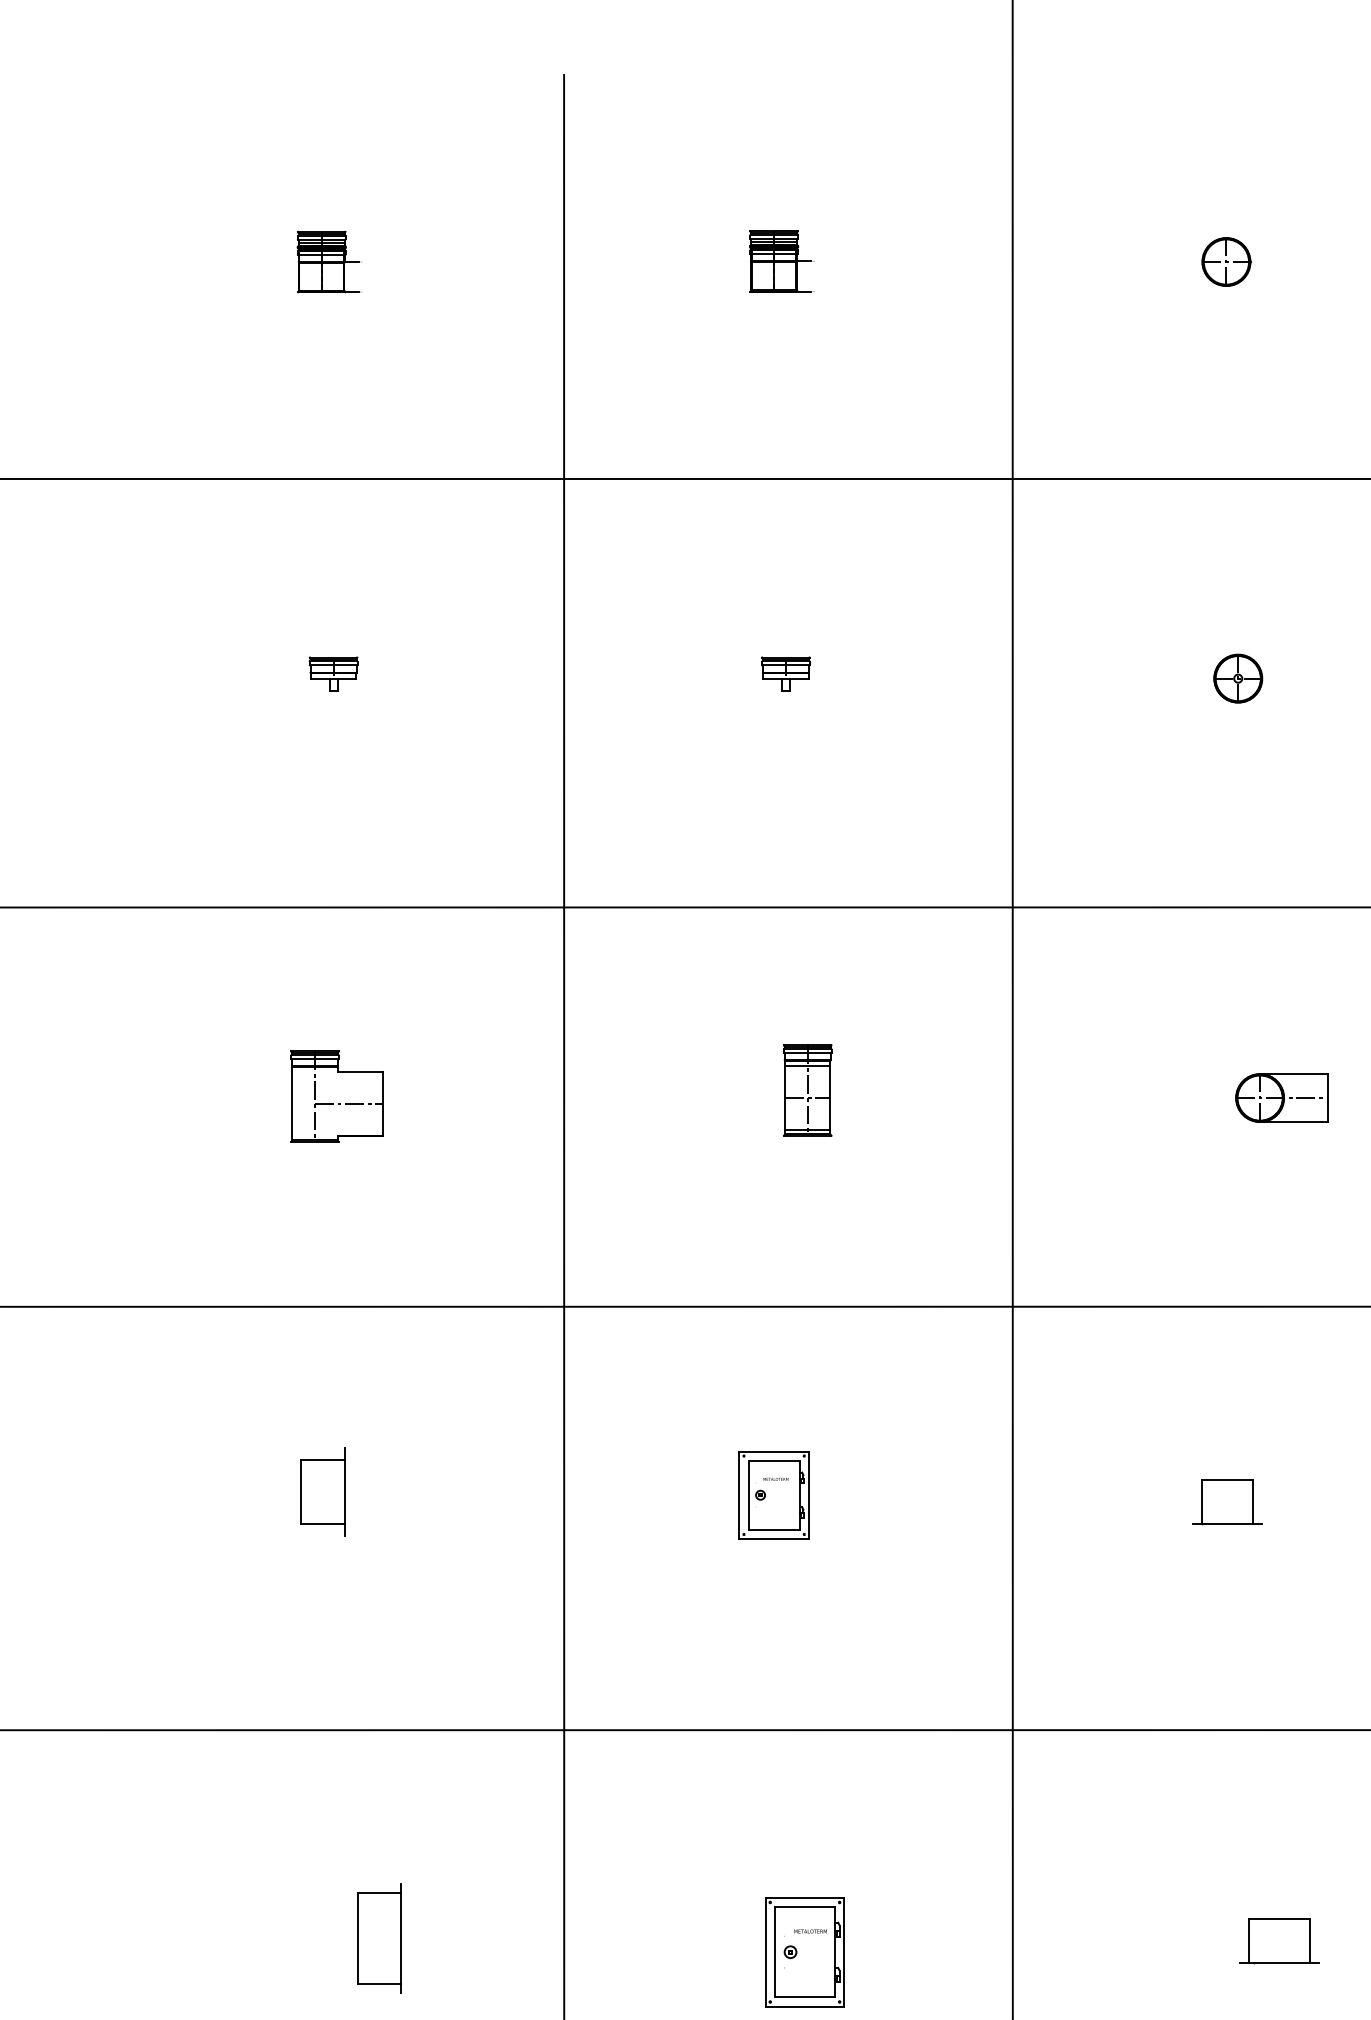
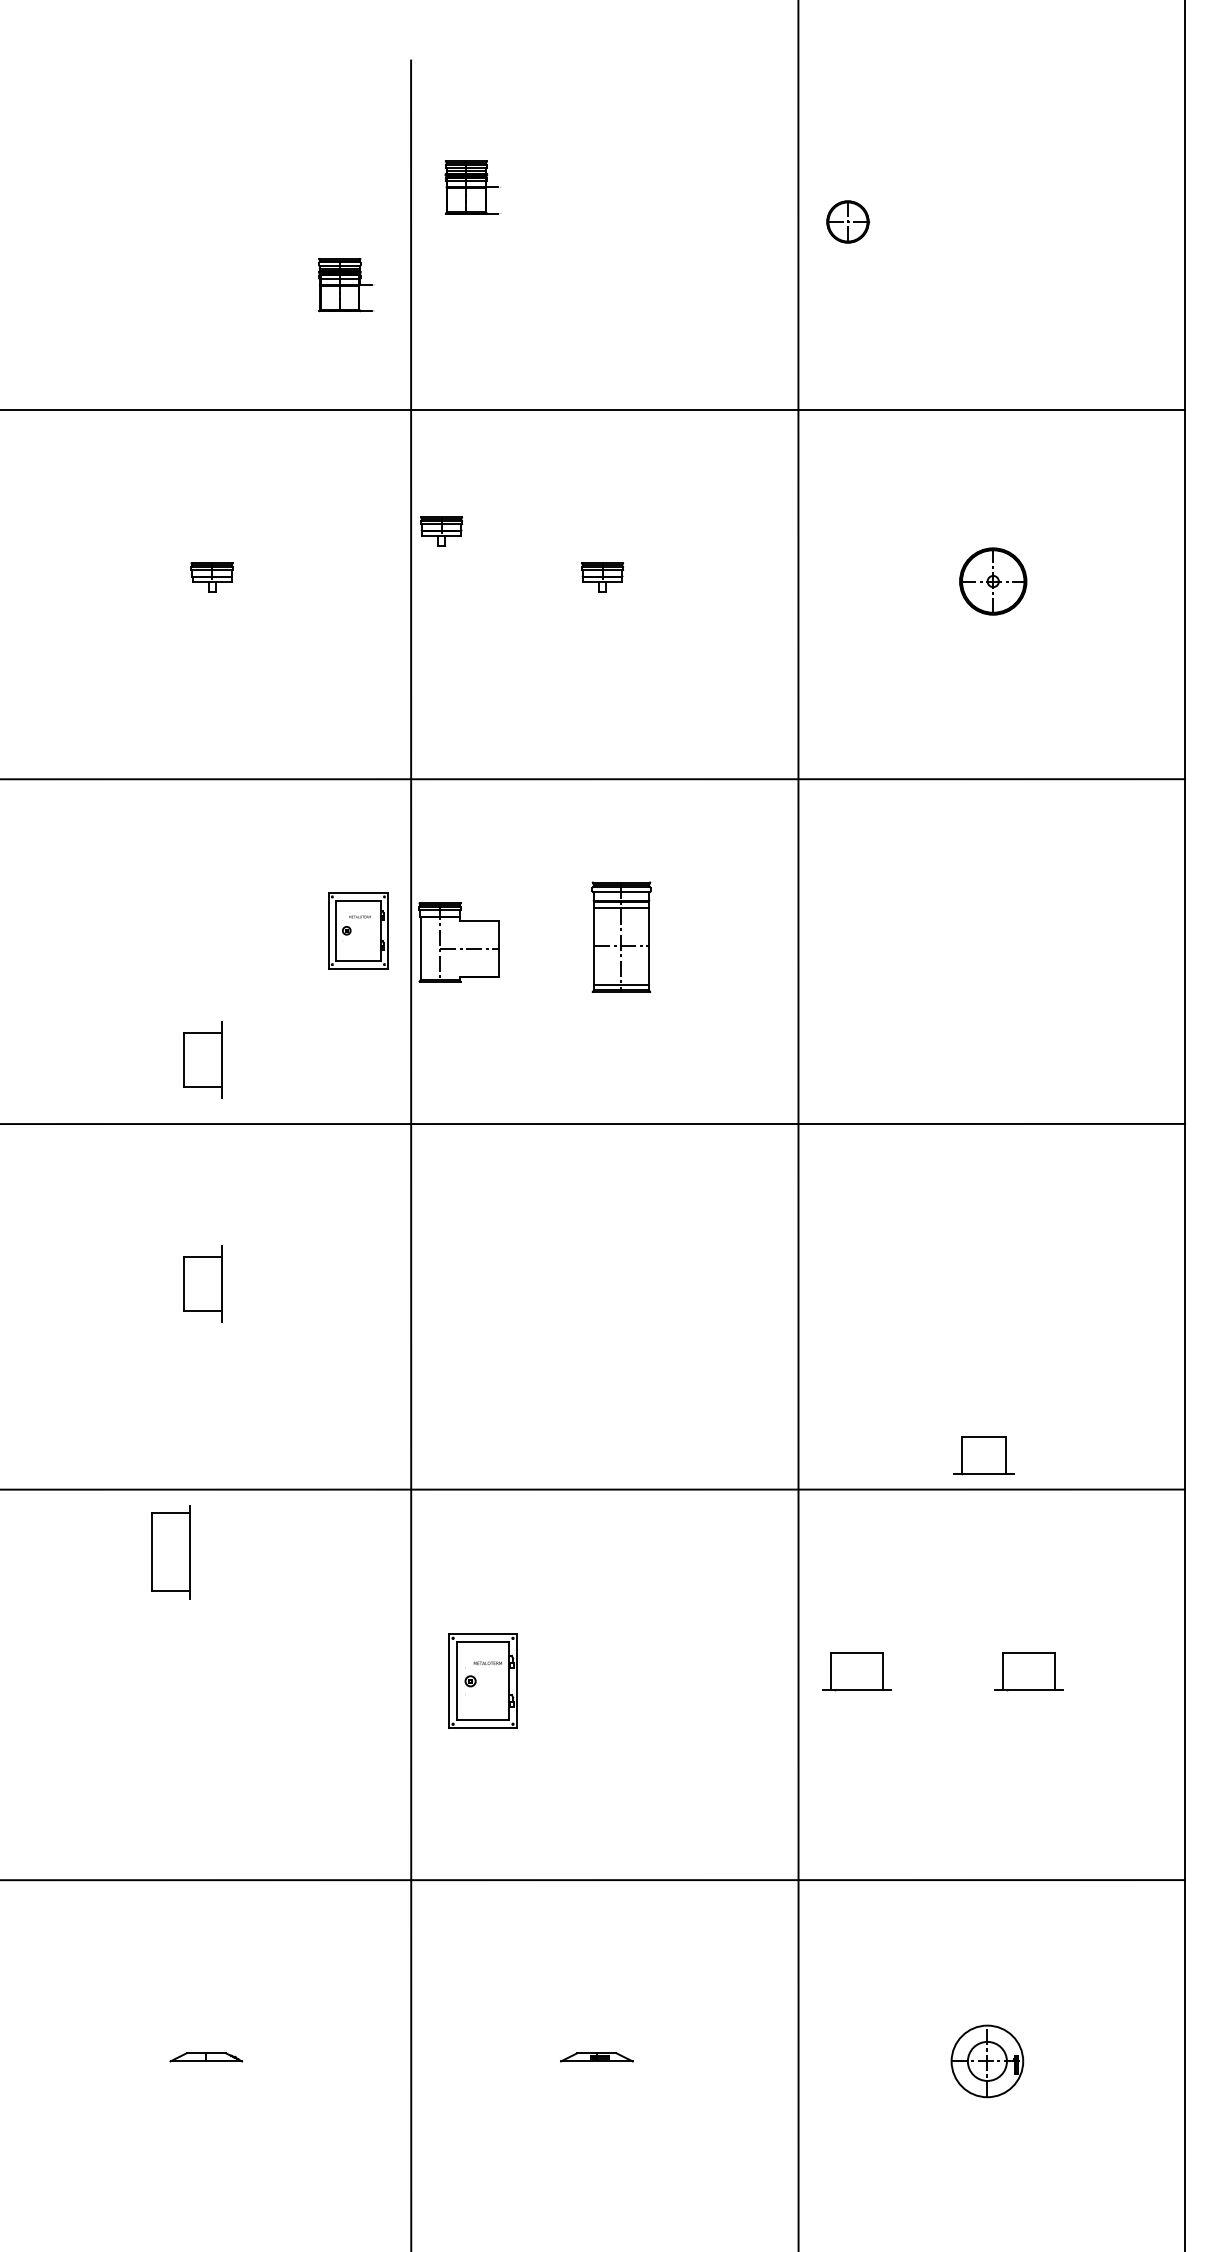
part: (781, 261) -> (472, 187), moved
part: (1227, 261) -> (848, 221), moved
part: (329, 262) -> (346, 285), moved
part: (599, 620) -> (441, 531), added
part: (1237, 678) -> (992, 581), size x1.6
part: (807, 1090) -> (621, 937), size x1.4
part: (336, 1096) -> (458, 942), moved
part: (1281, 1097) -> (1030, 943), removed
part: (322, 1232) -> (202, 1059), added
part: (774, 1494) -> (358, 930), moved
part: (1227, 1501) -> (983, 1455), moved
part: (379, 1938) -> (170, 1552), moved
part: (1079, 1940) -> (856, 1671), added
part: (804, 1951) -> (482, 1680), moved

